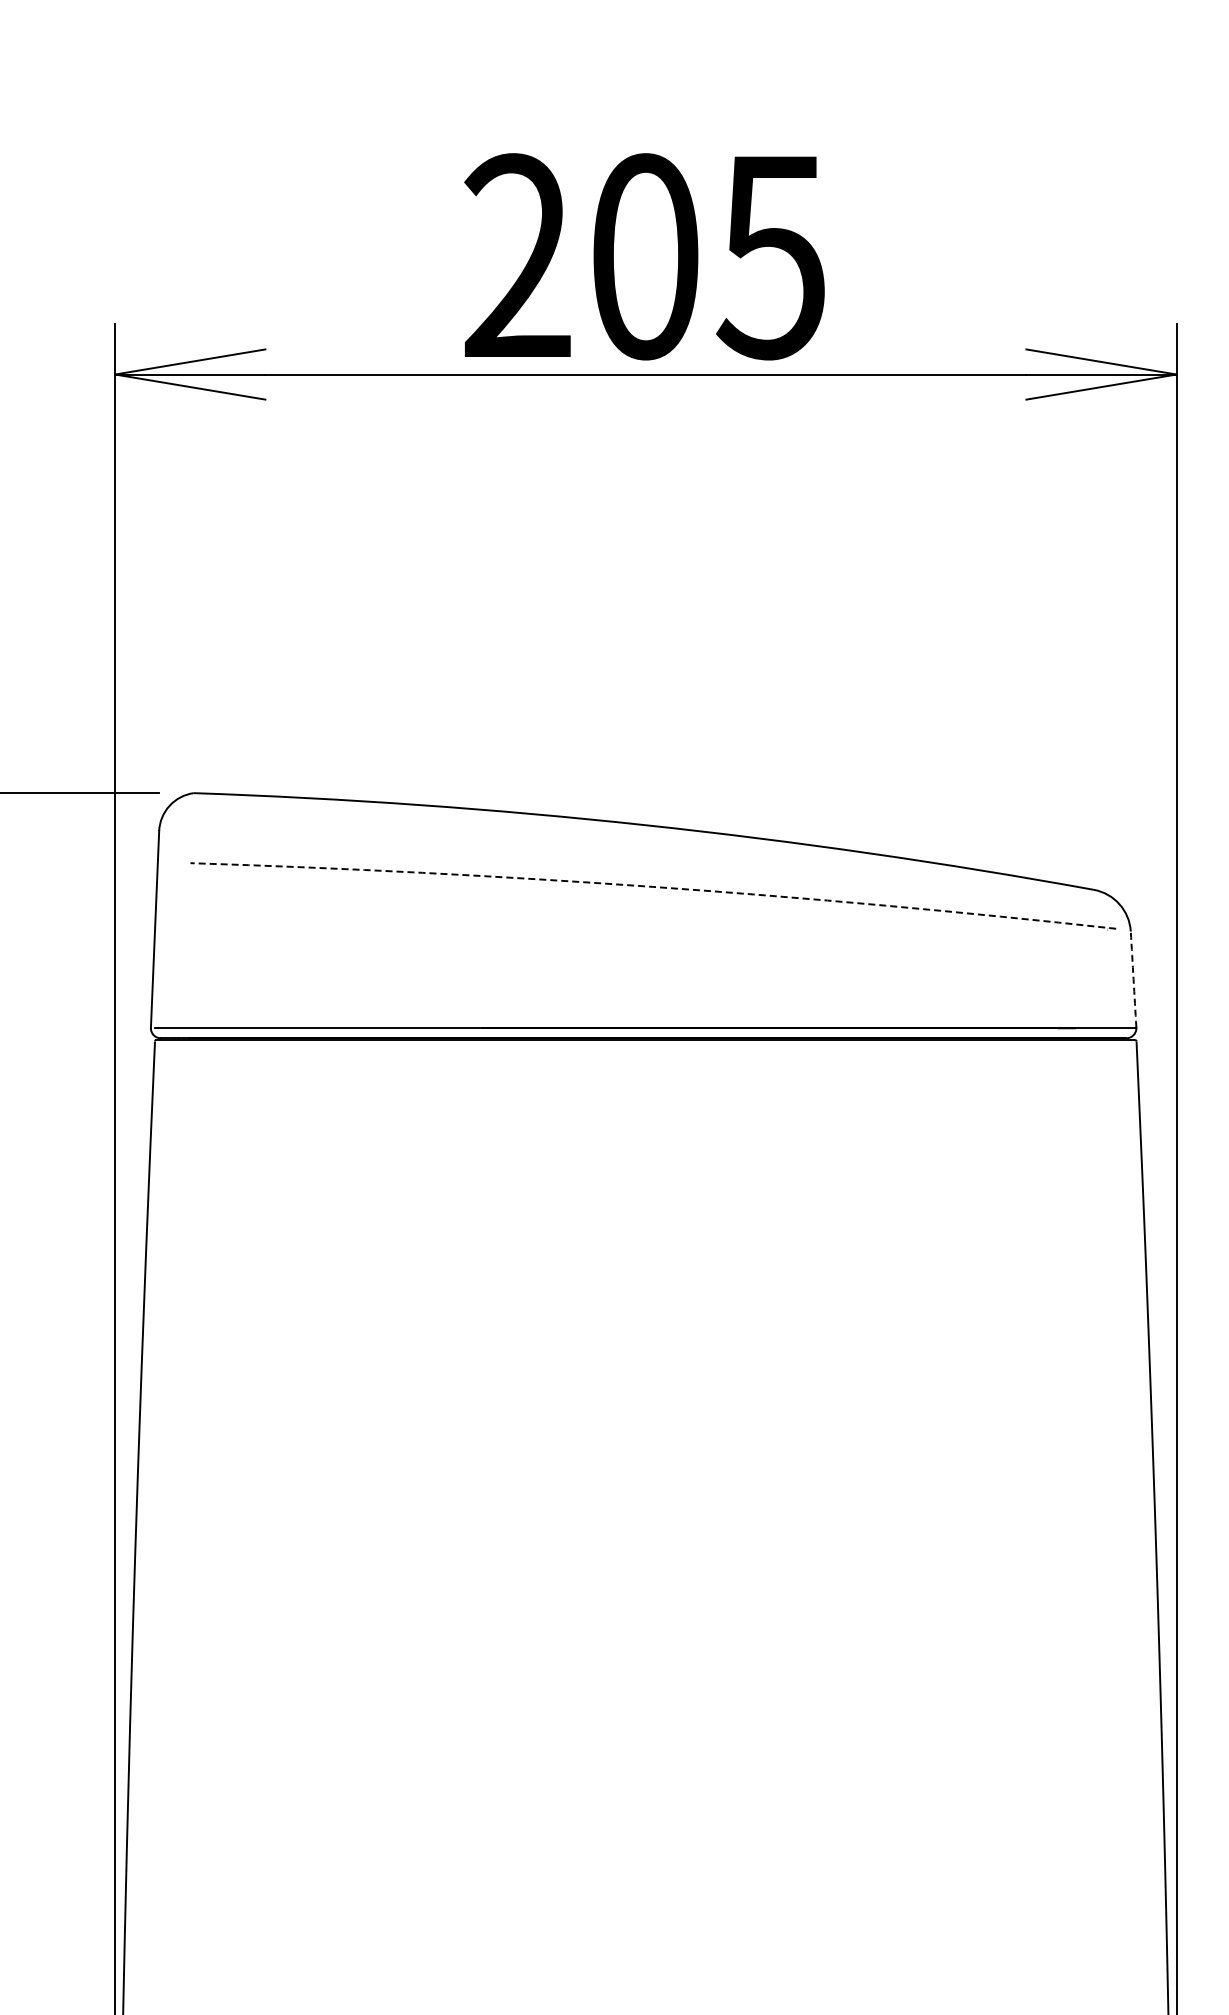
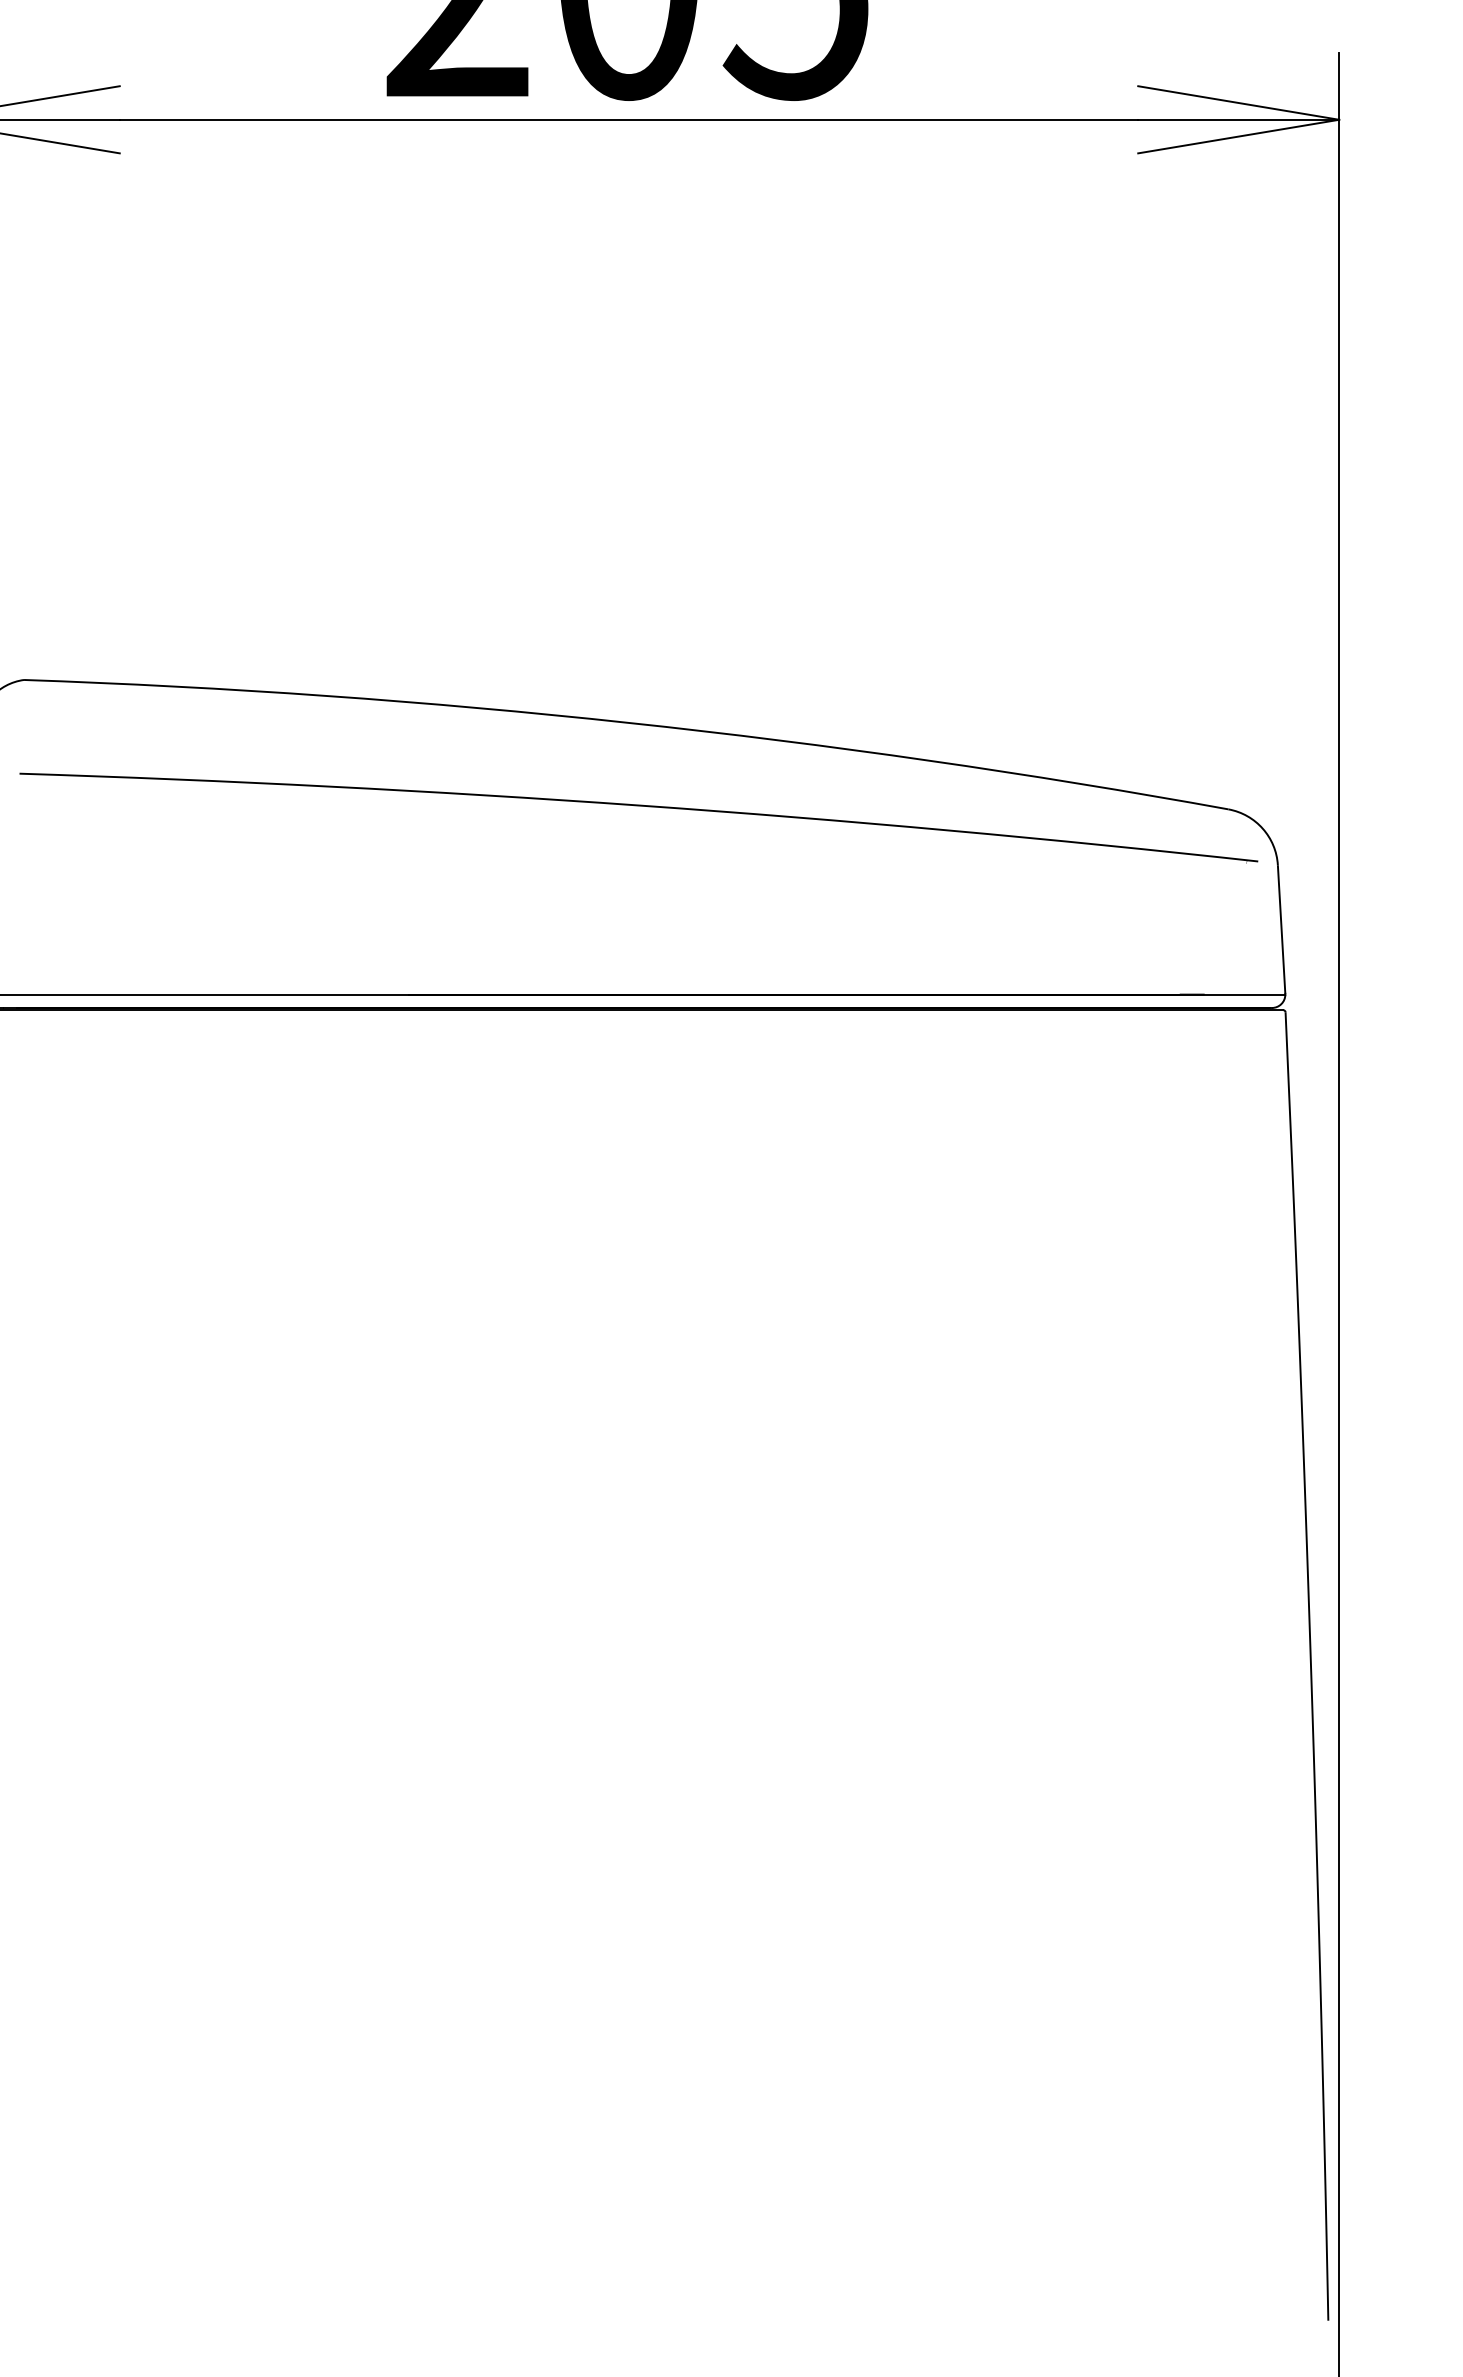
arc: (653, 886) -> (639, 804), dashed -> solid
arc: (1133, 979) -> (1281, 929), dashed -> solid

